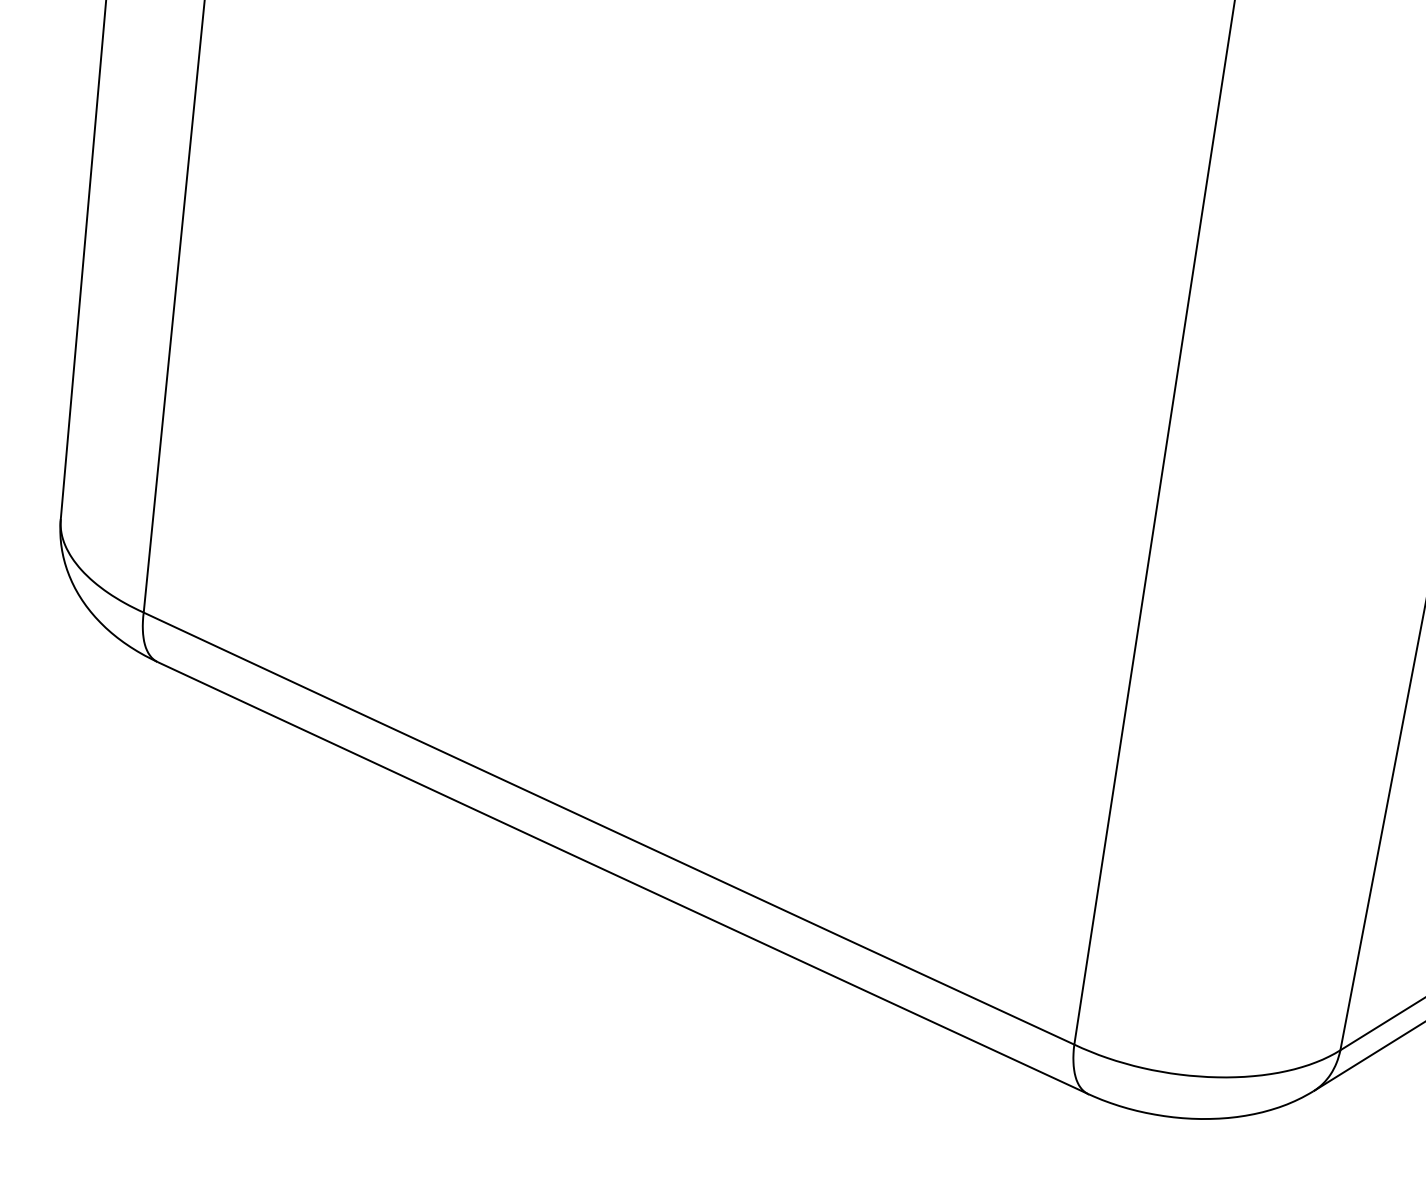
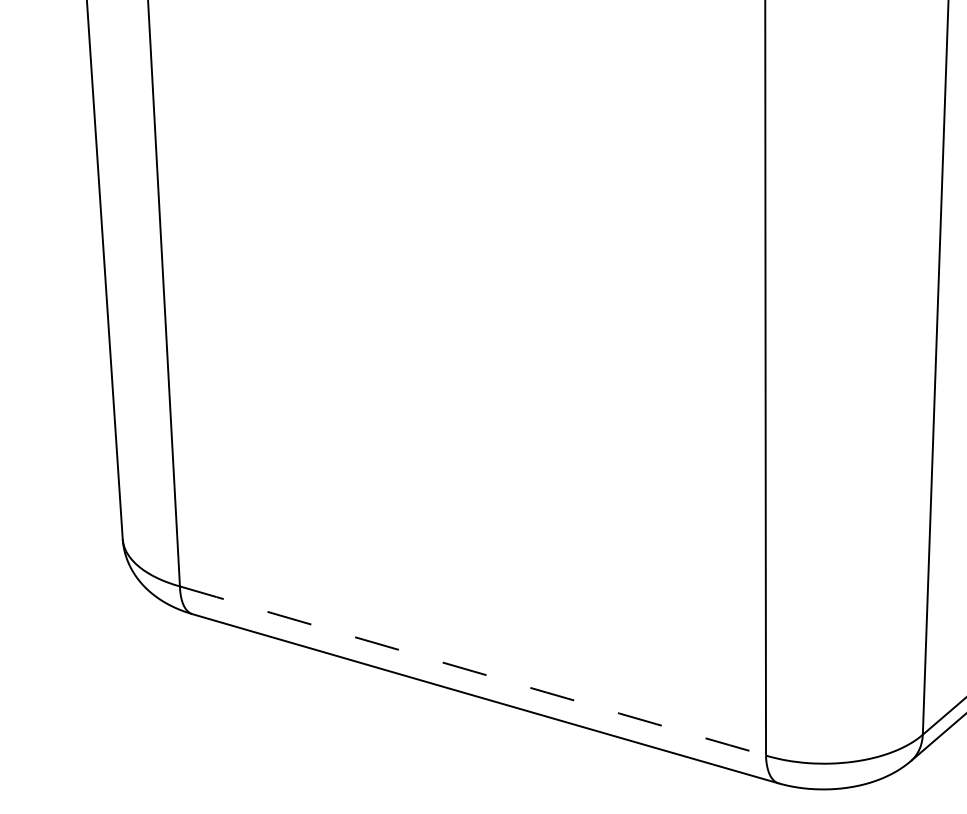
arc: (608, 829) -> (472, 671), solid -> dashed

